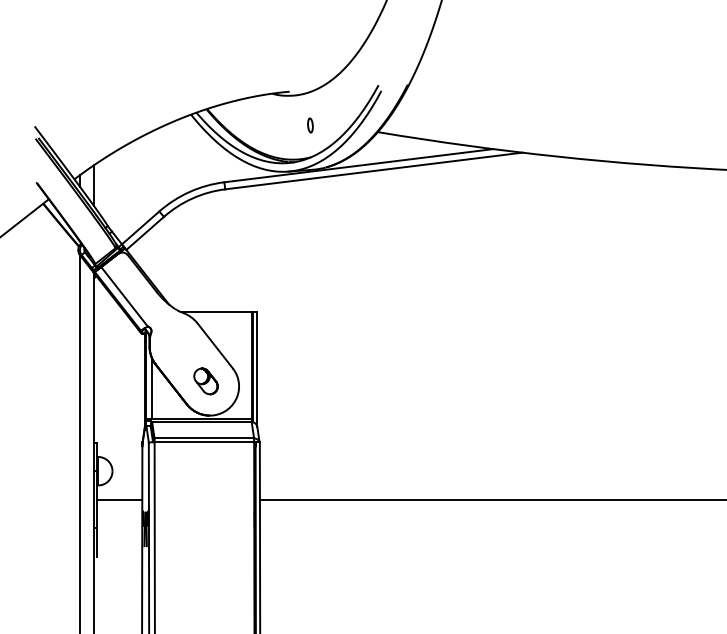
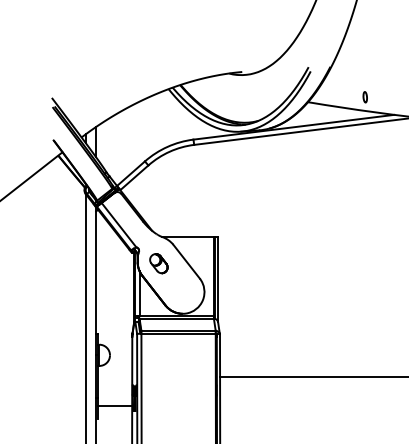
part: (310, 125) -> (365, 97), moved
part: (205, 381) -> (158, 263), moved
line: (119, 499) -> (115, 405), moved

